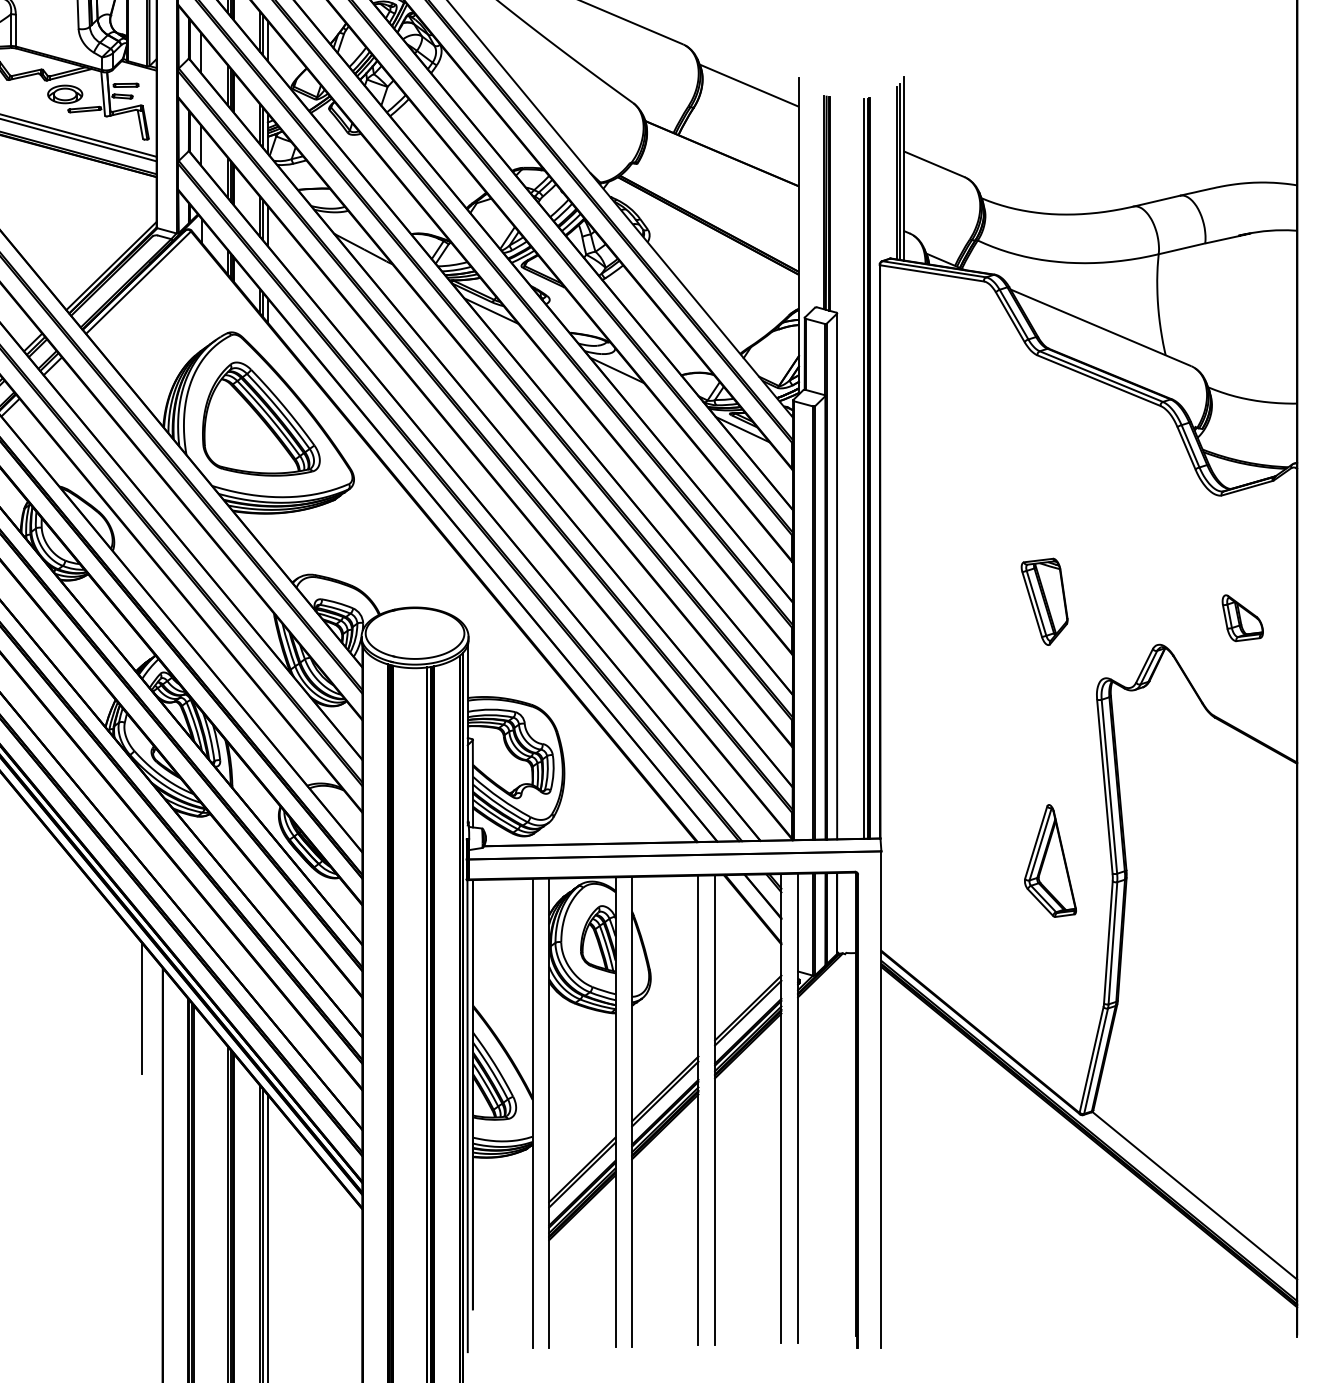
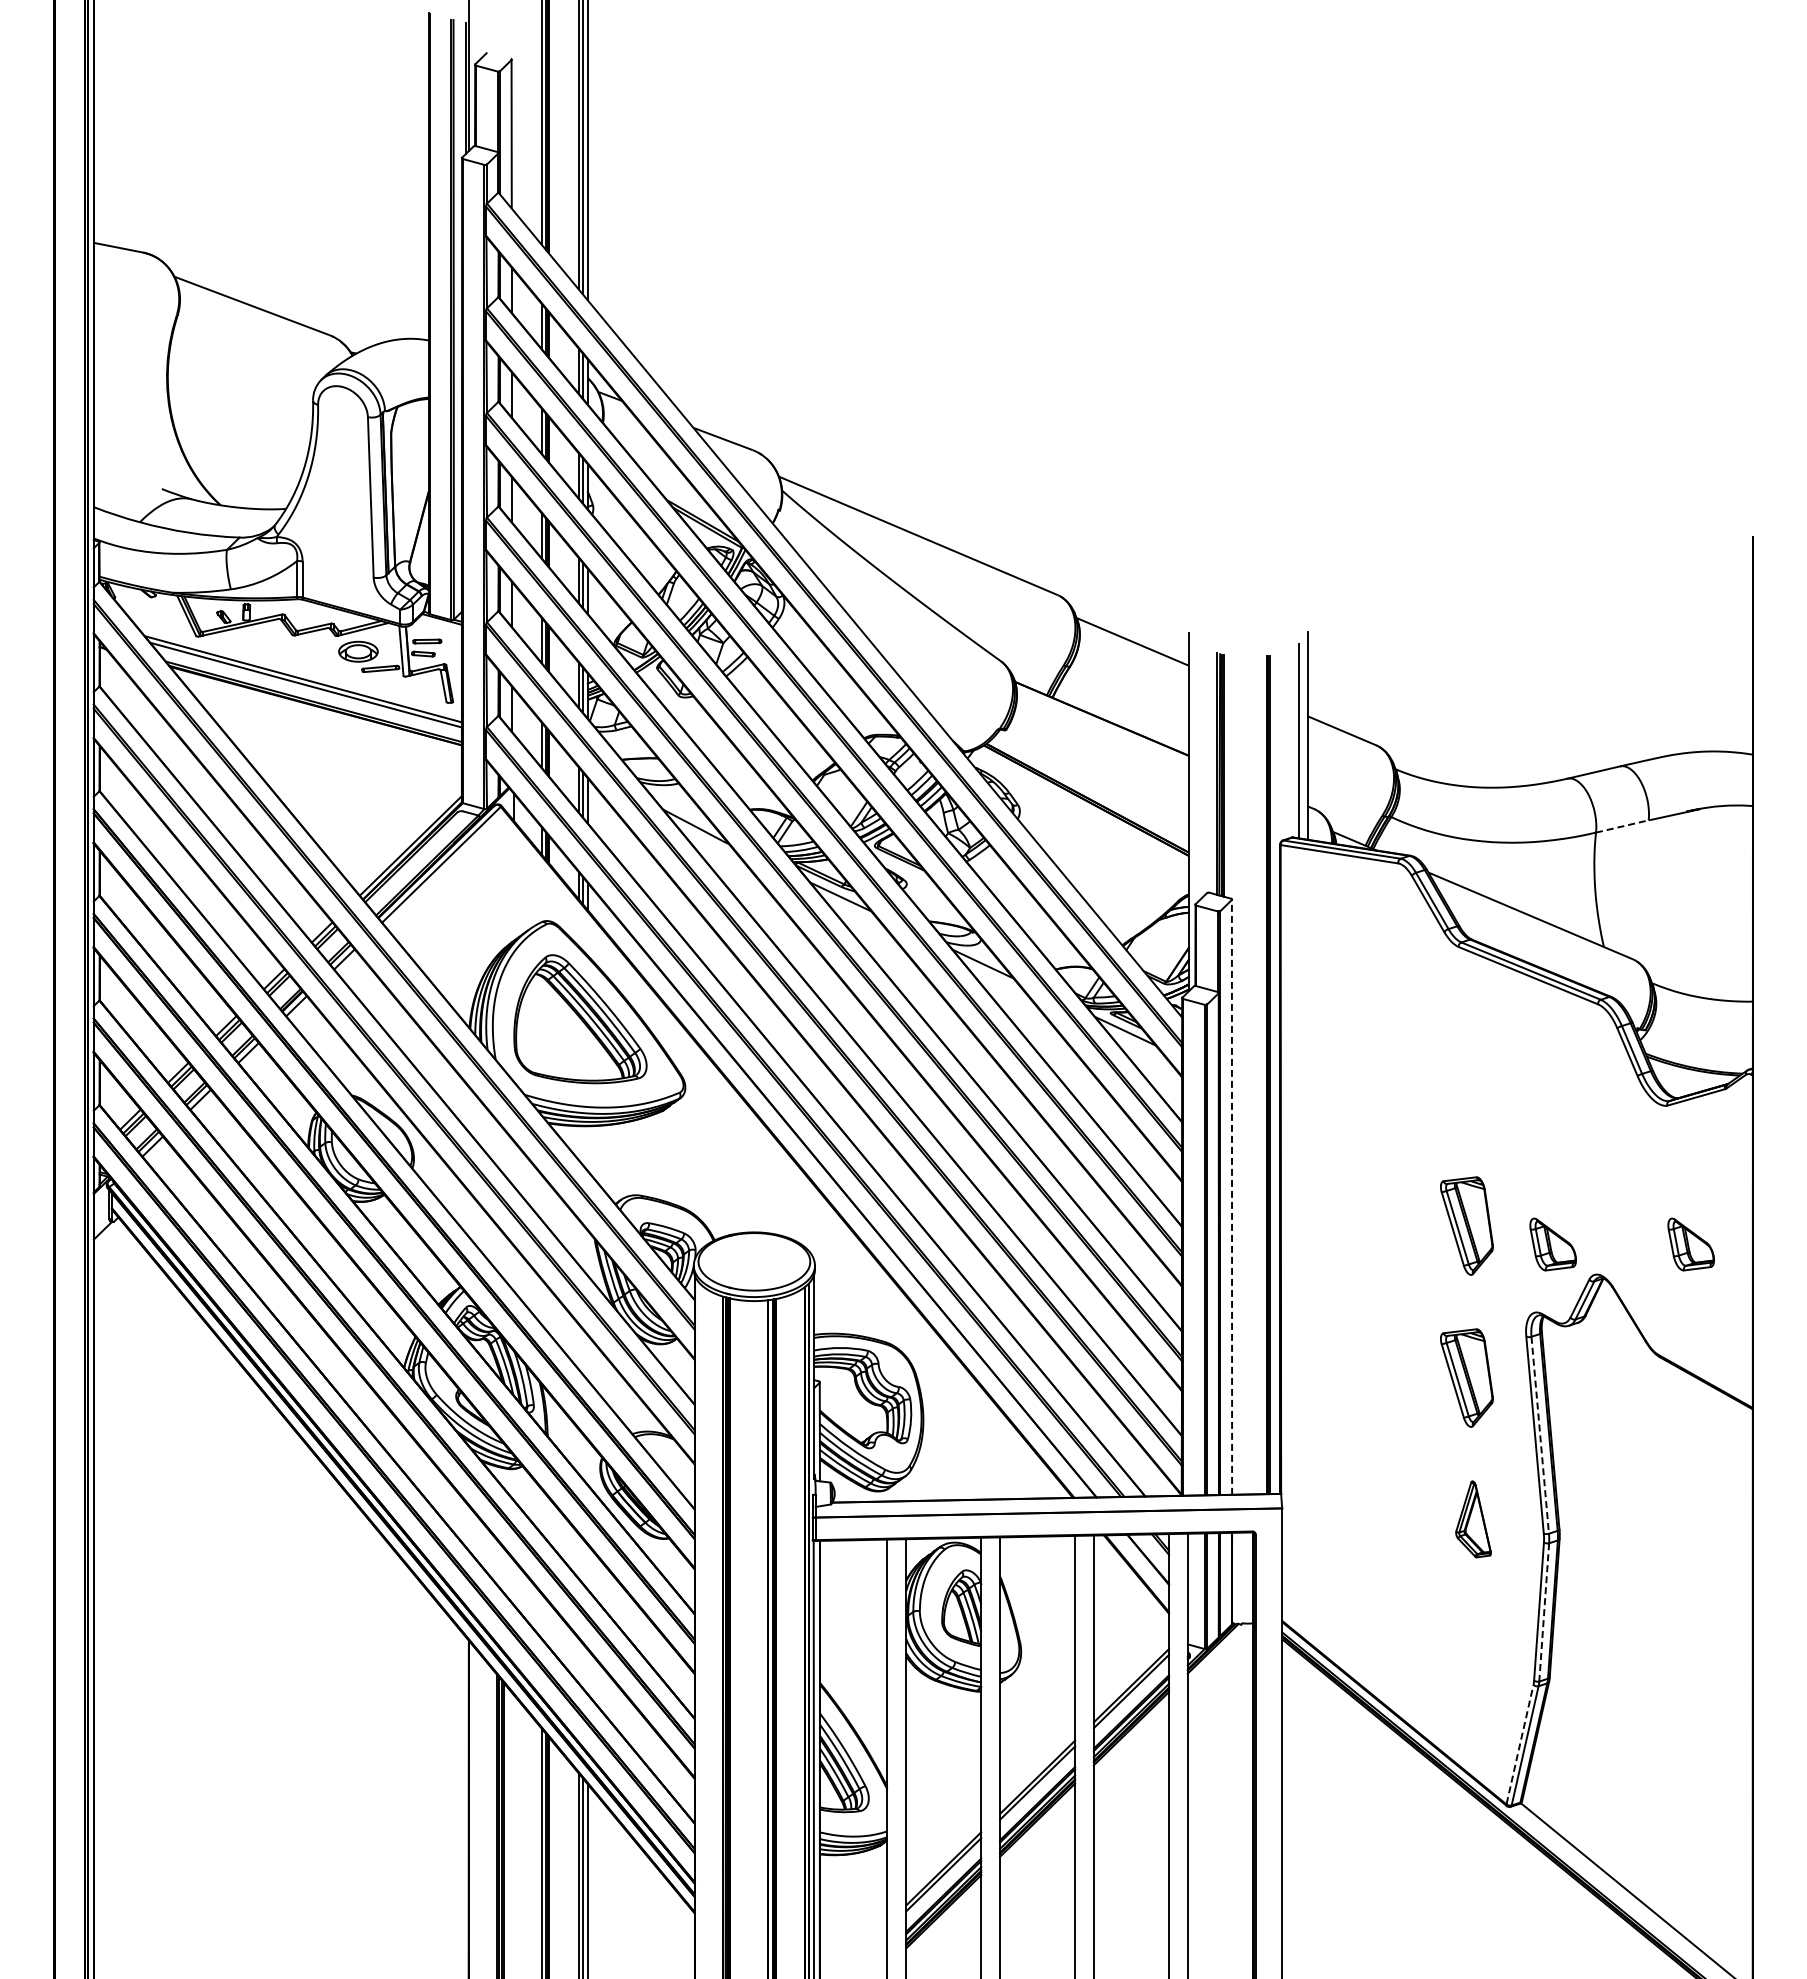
line: (899, 171) -> (1302, 739), removed
line: (1182, 248) -> (1622, 826), solid -> dashed
line: (864, 468) -> (1262, 1075), removed
line: (837, 575) -> (1232, 1196), solid -> dashed
part: (1120, 618) -> (1552, 1244), added
part: (1044, 735) -> (1466, 1377), added
line: (1109, 786) -> (1540, 1435), solid -> dashed
part: (1050, 861) -> (1473, 1519), size x0.6
line: (1113, 943) -> (1544, 1612), solid -> dashed
line: (142, 1007) -> (445, 1685), removed
line: (1091, 1059) -> (1520, 1743), solid -> dashed

